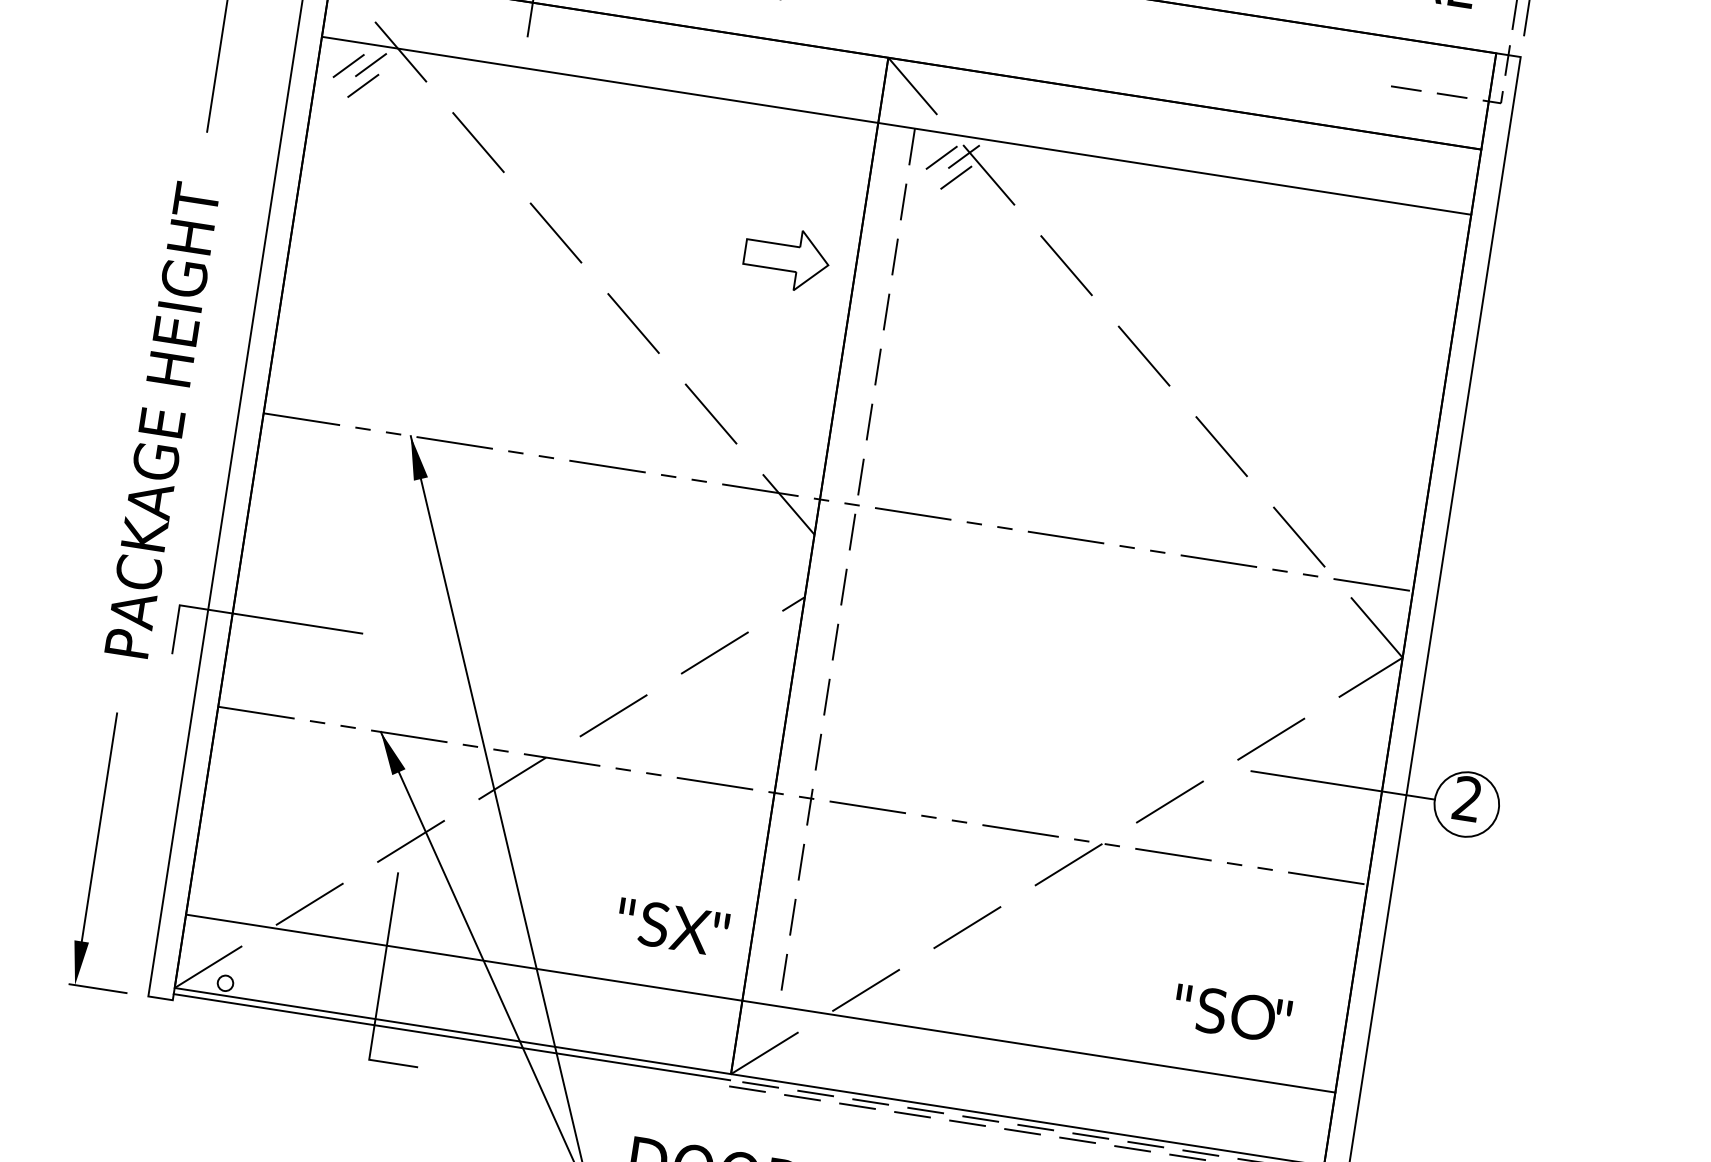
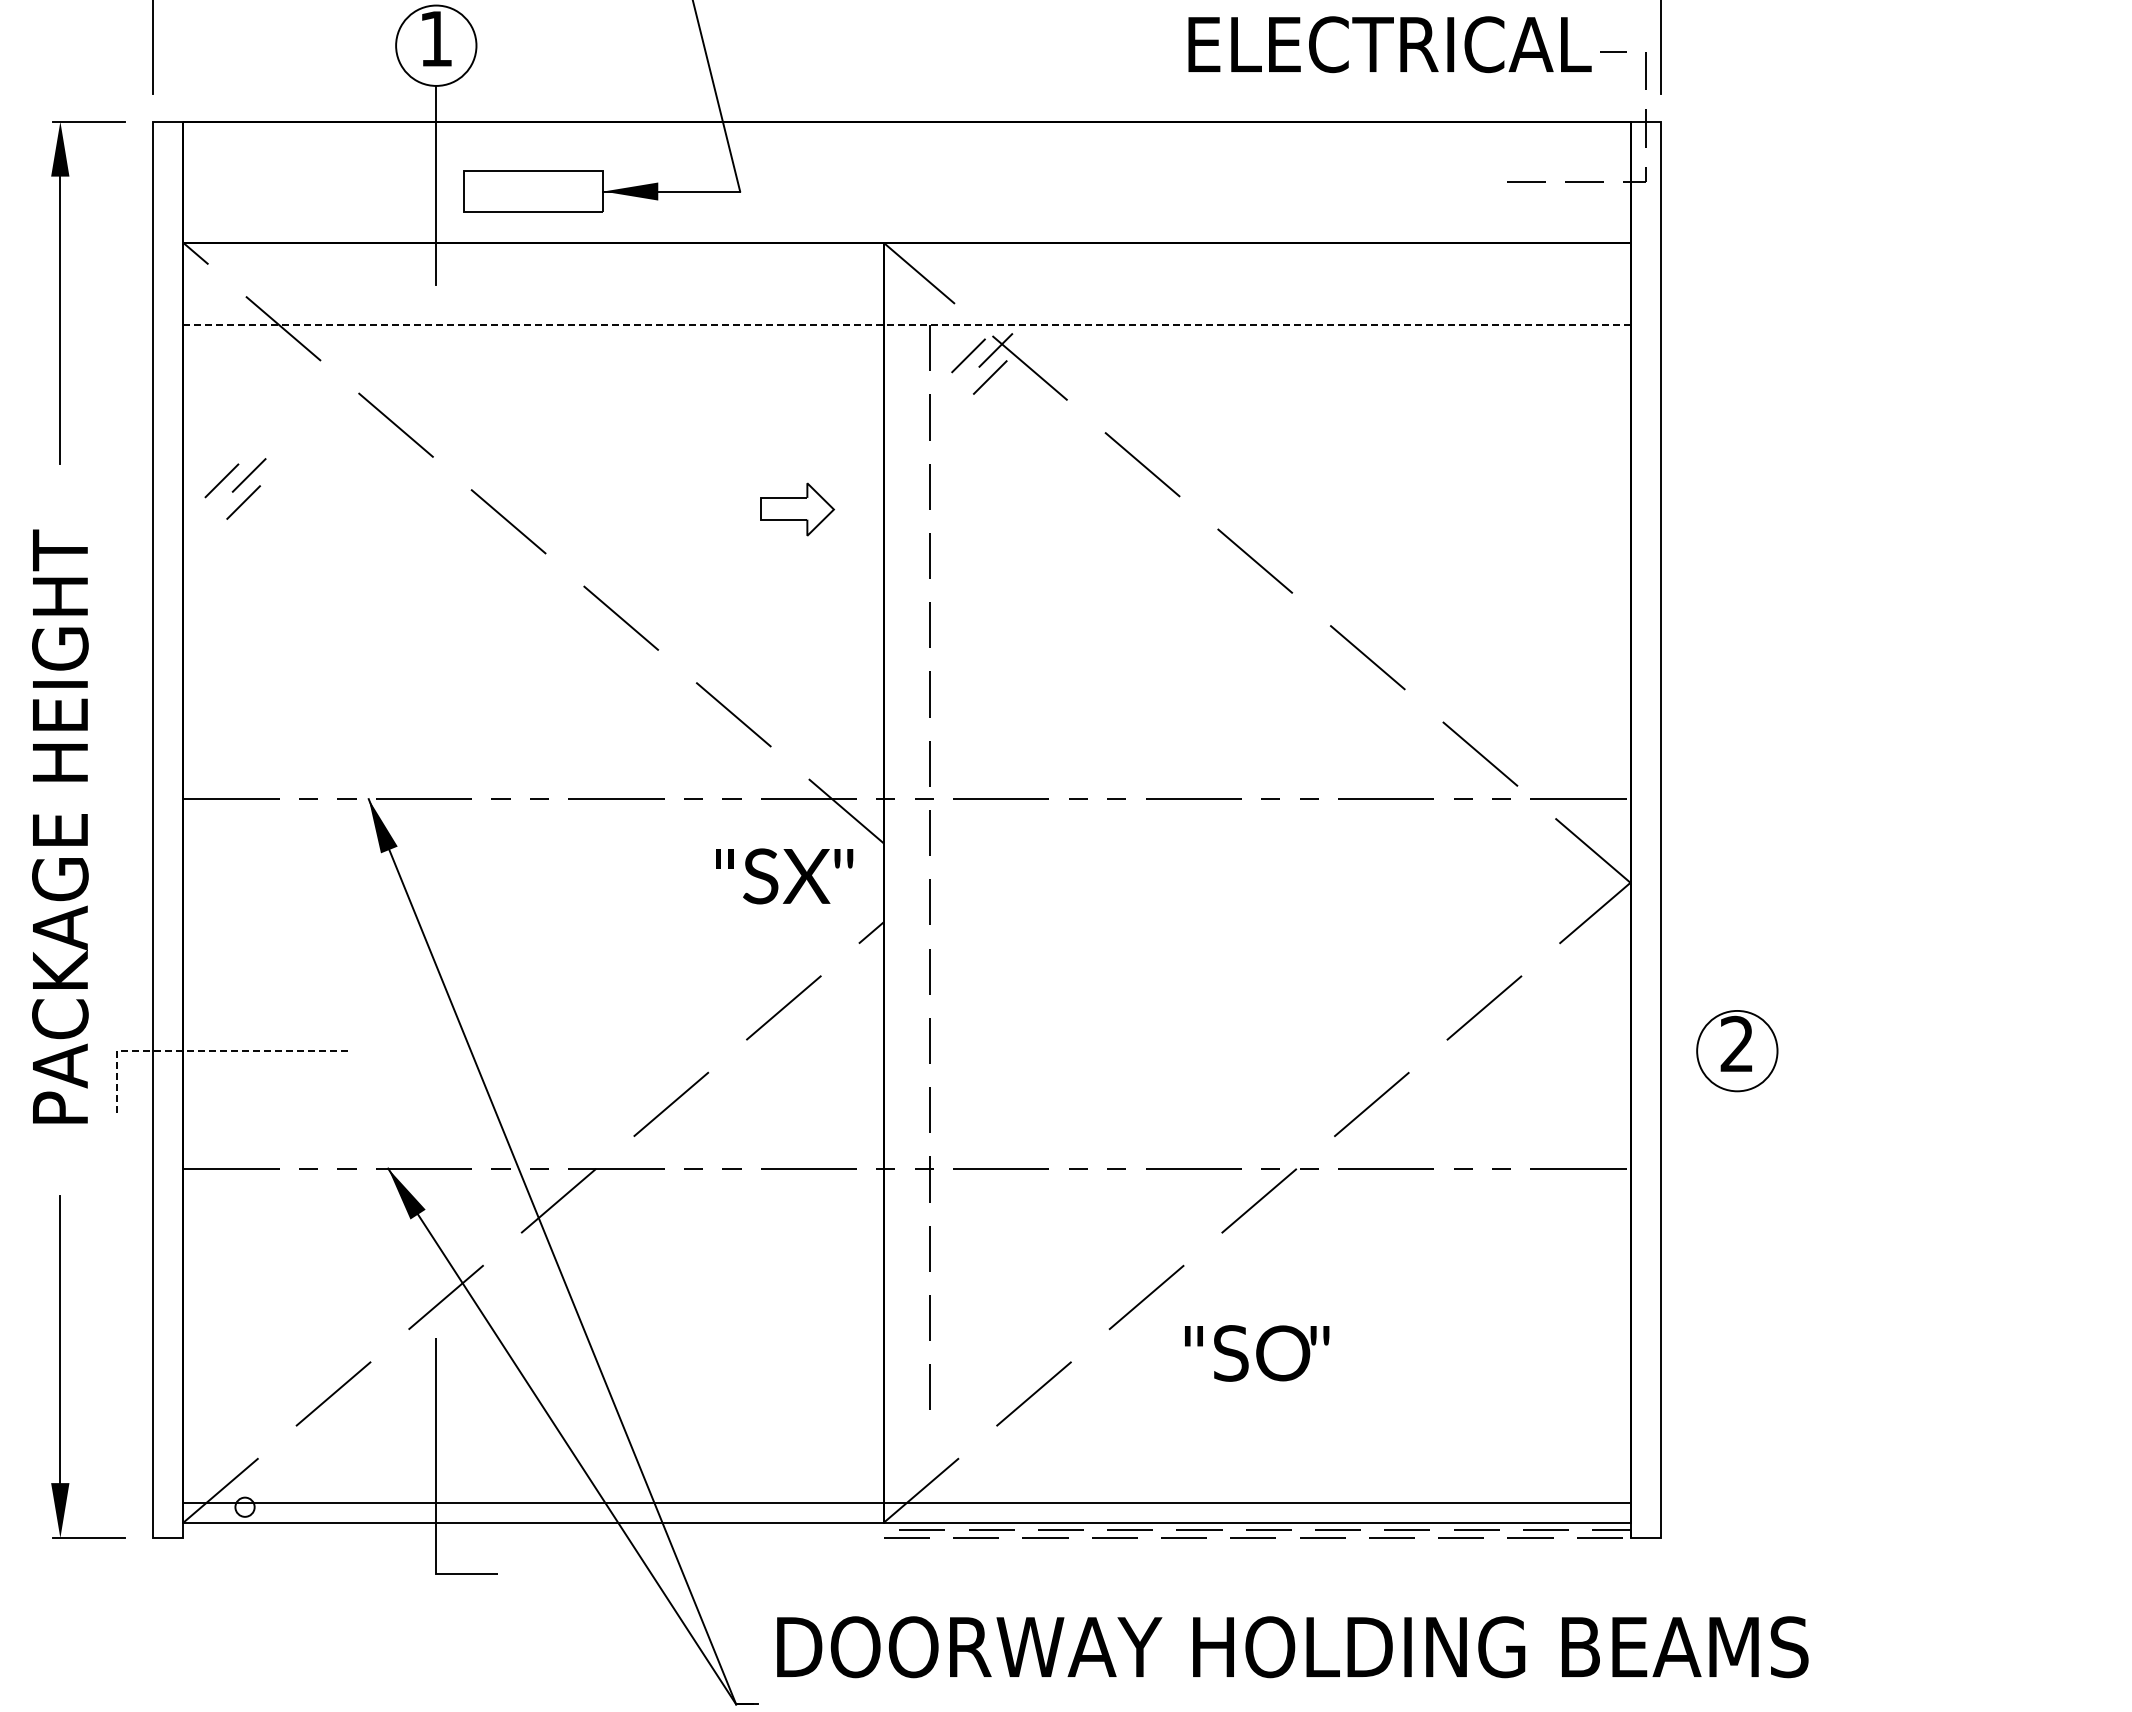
part: (358, 73) -> (235, 488), moved
line: (896, 126) -> (906, 325), solid -> dashed
part: (786, 258) -> (797, 509), size x0.7
line: (246, 615) -> (200, 1051), solid -> dashed
line: (1343, 785) -> (1581, 1051), removed
text: (672, 927) -> (784, 876), moved
line: (760, 1003) -> (906, 1503), moved
text: (1232, 1014) -> (1257, 1353), moved
line: (451, 1037) -> (533, 1530), removed

